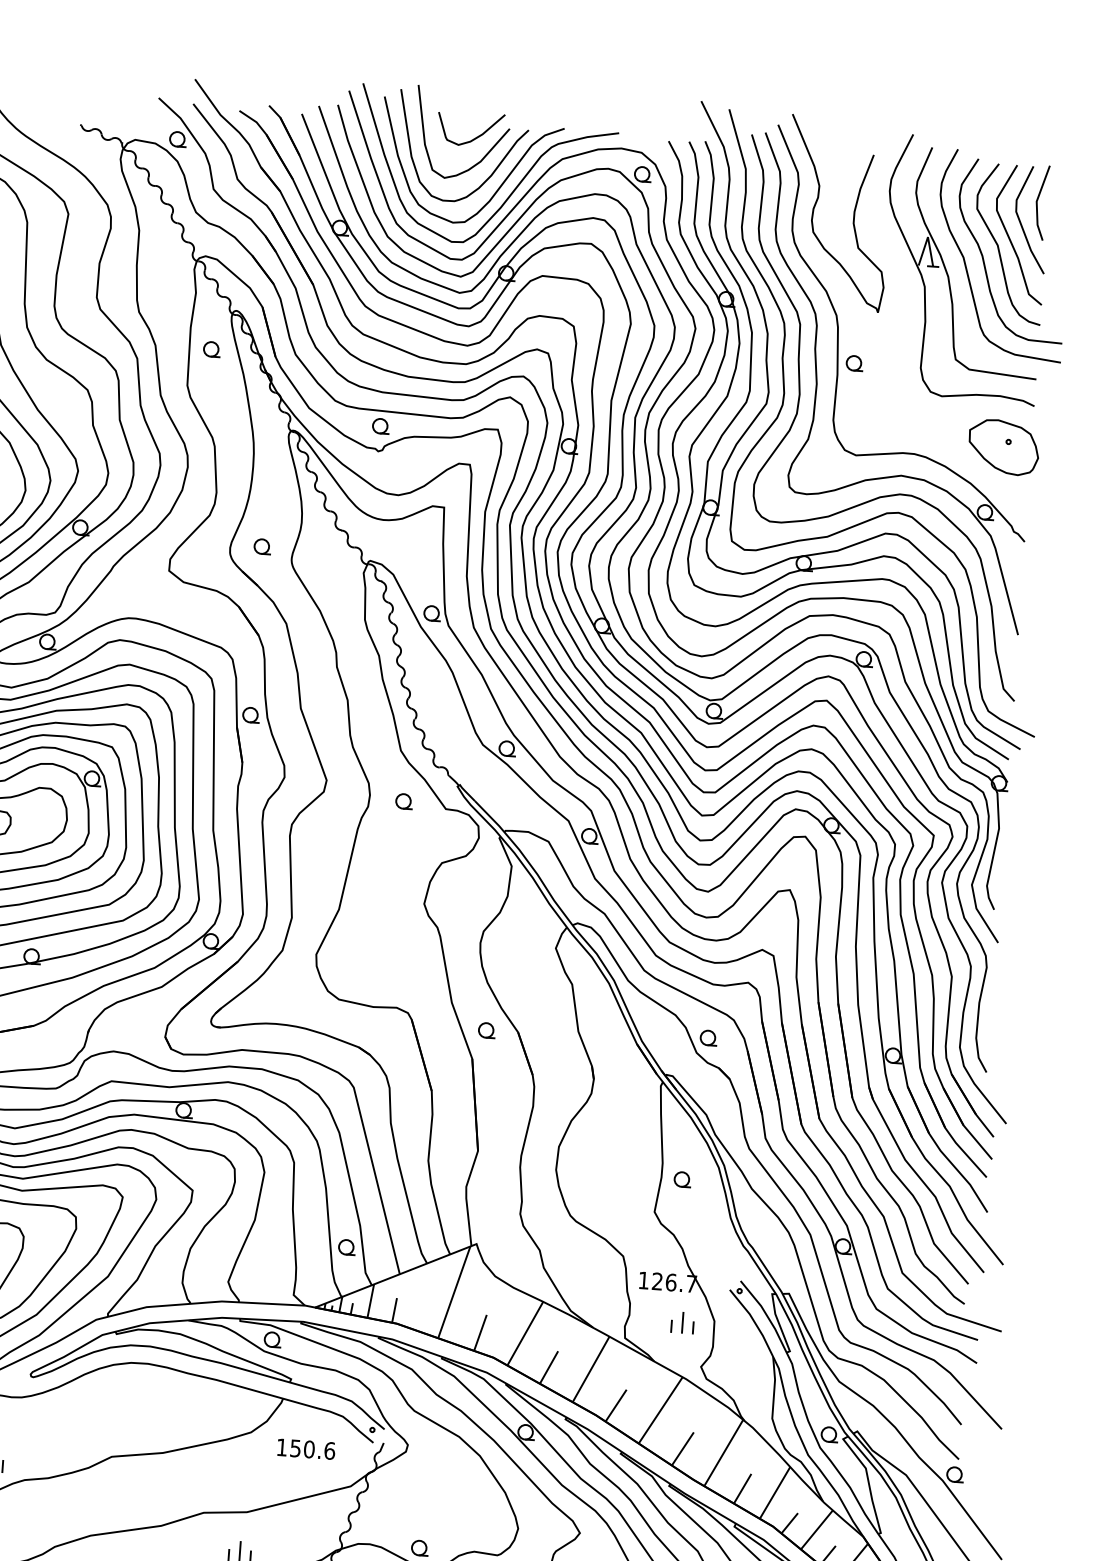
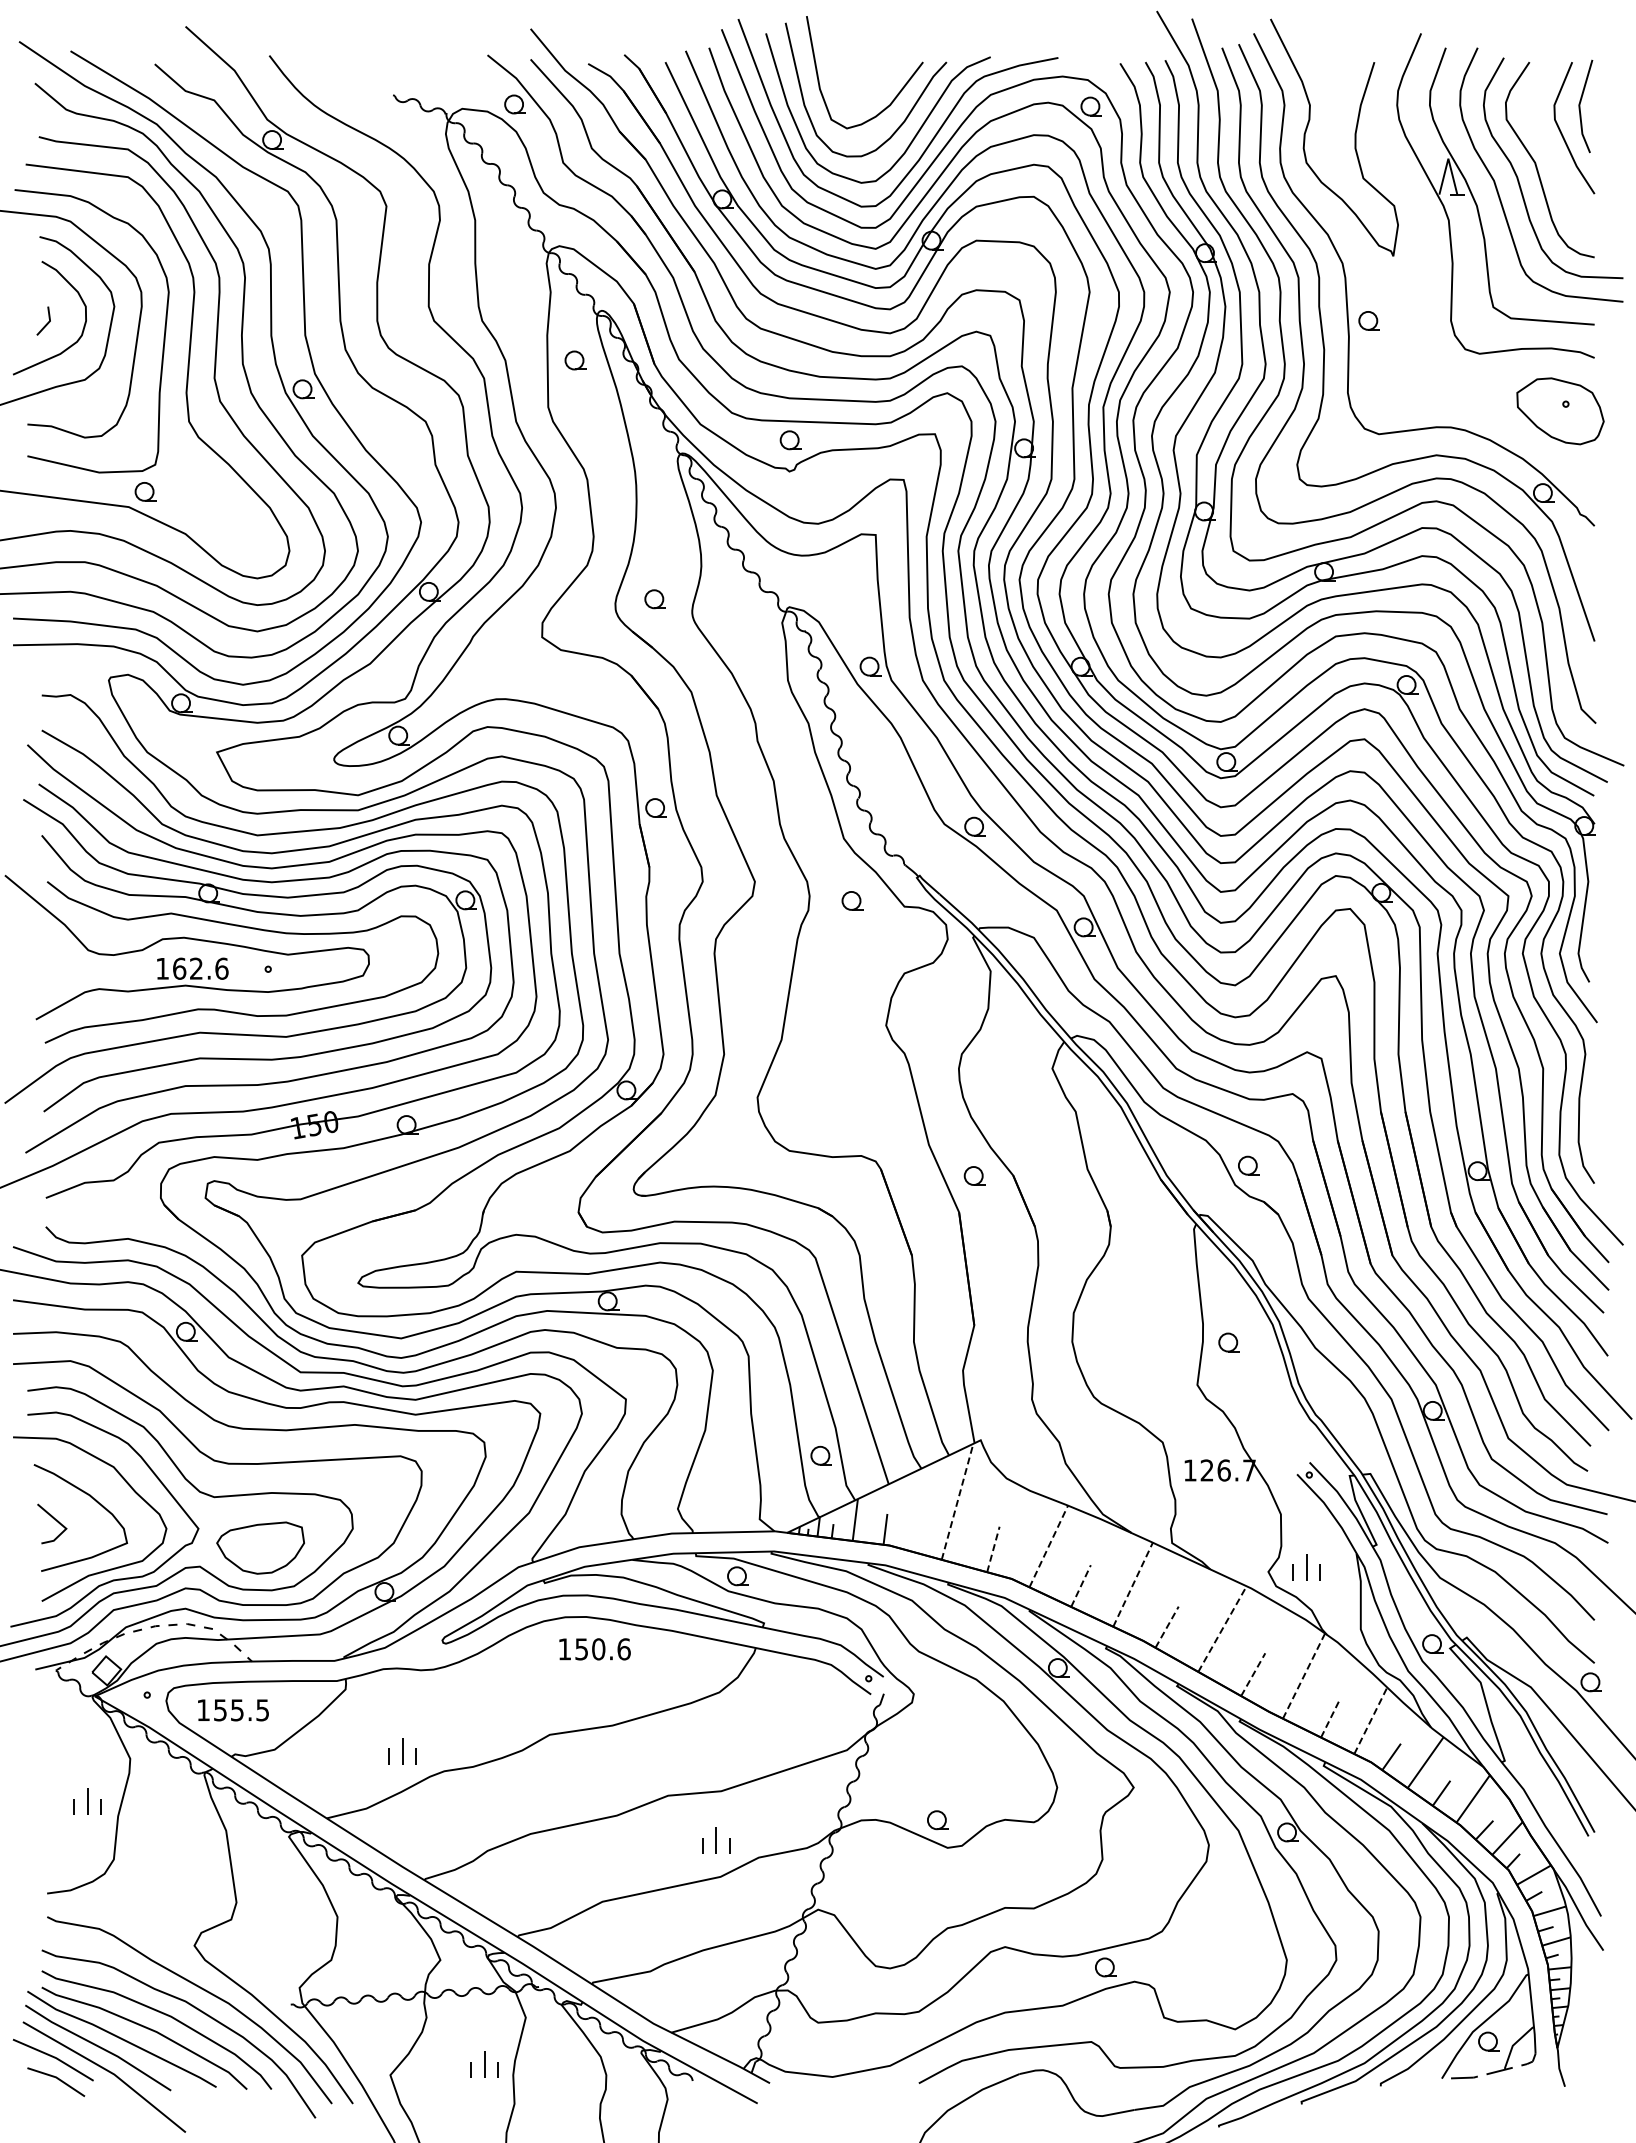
curve: (474, 137) -> (880, 76), removed
curve: (1011, 240) -> (1551, 155), removed
line: (454, 1292) -> (957, 1501), solid -> dashed
part: (682, 1323) -> (1306, 1567), moved
line: (480, 1332) -> (993, 1549), solid -> dashed
line: (525, 1333) -> (1049, 1546), solid -> dashed
line: (549, 1367) -> (1081, 1585), solid -> dashed
line: (591, 1369) -> (1133, 1584), solid -> dashed
line: (616, 1405) -> (1167, 1627), solid -> dashed
line: (660, 1409) -> (1222, 1628), solid -> dashed
line: (683, 1448) -> (1253, 1674), solid -> dashed
text: (305, 1449) -> (594, 1649), moved
line: (724, 1453) -> (1304, 1676), solid -> dashed
line: (742, 1488) -> (1330, 1718), solid -> dashed
line: (775, 1492) -> (1371, 1720), solid -> dashed

